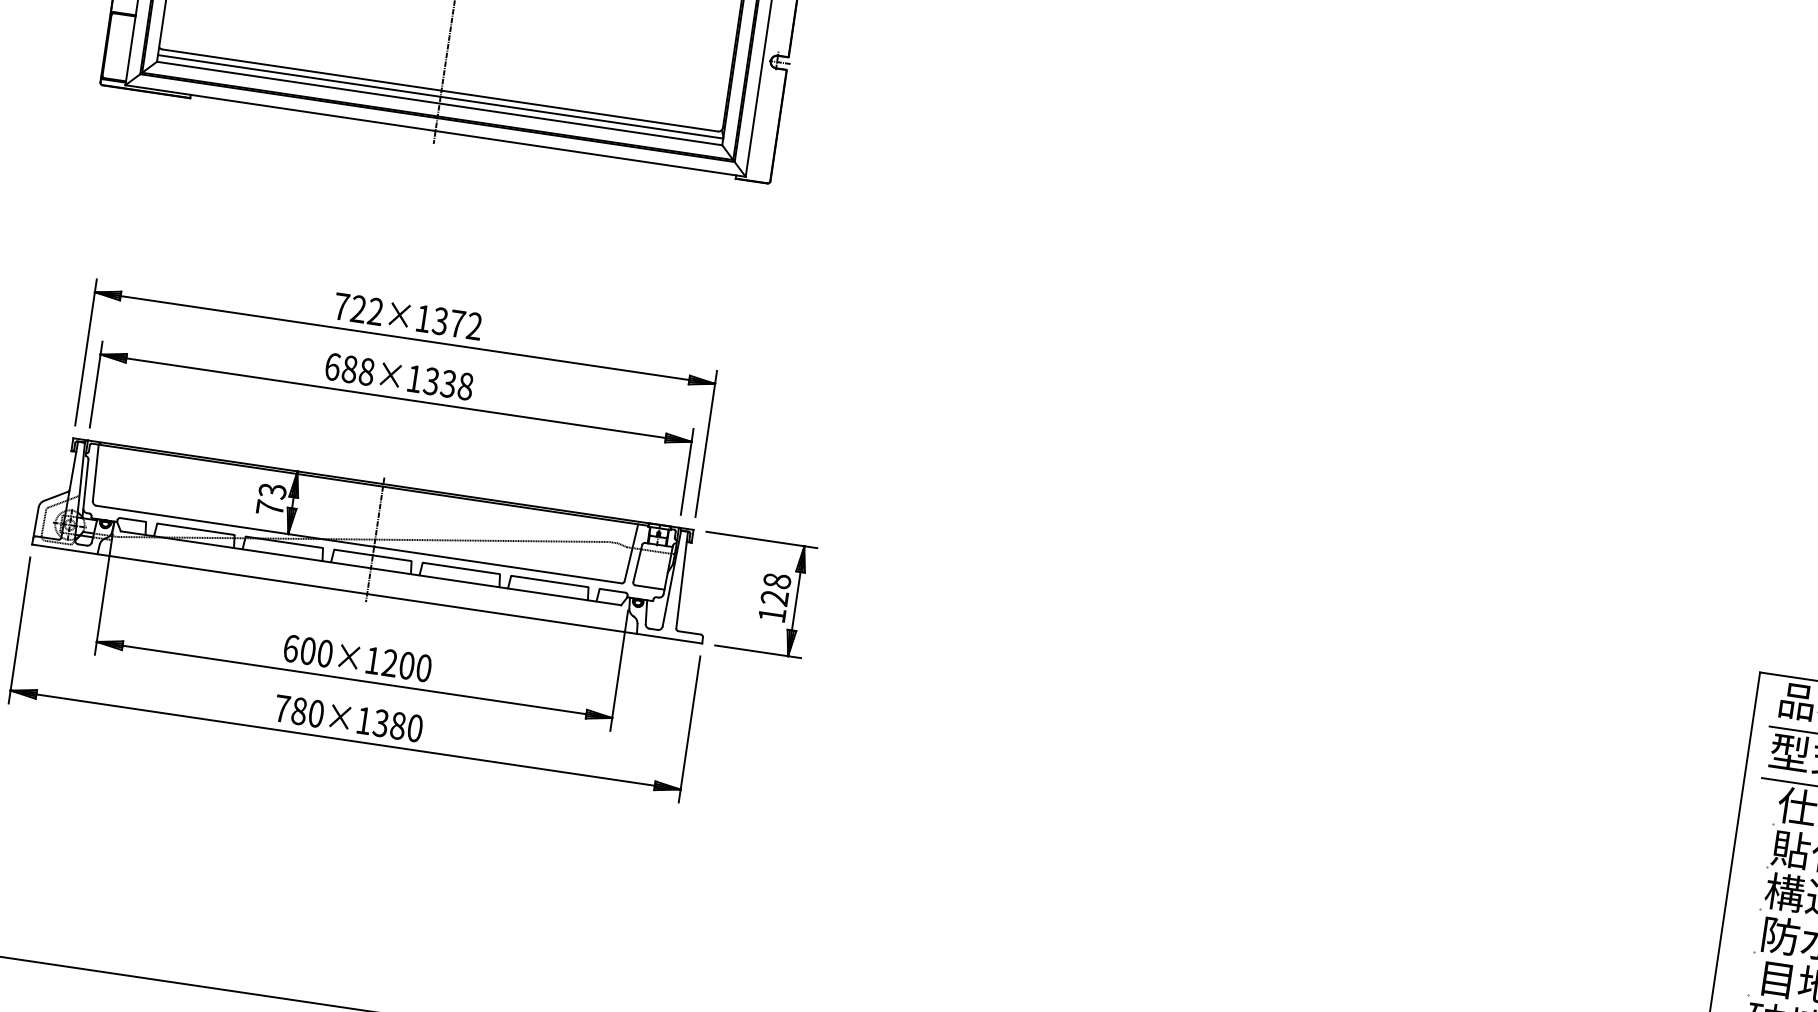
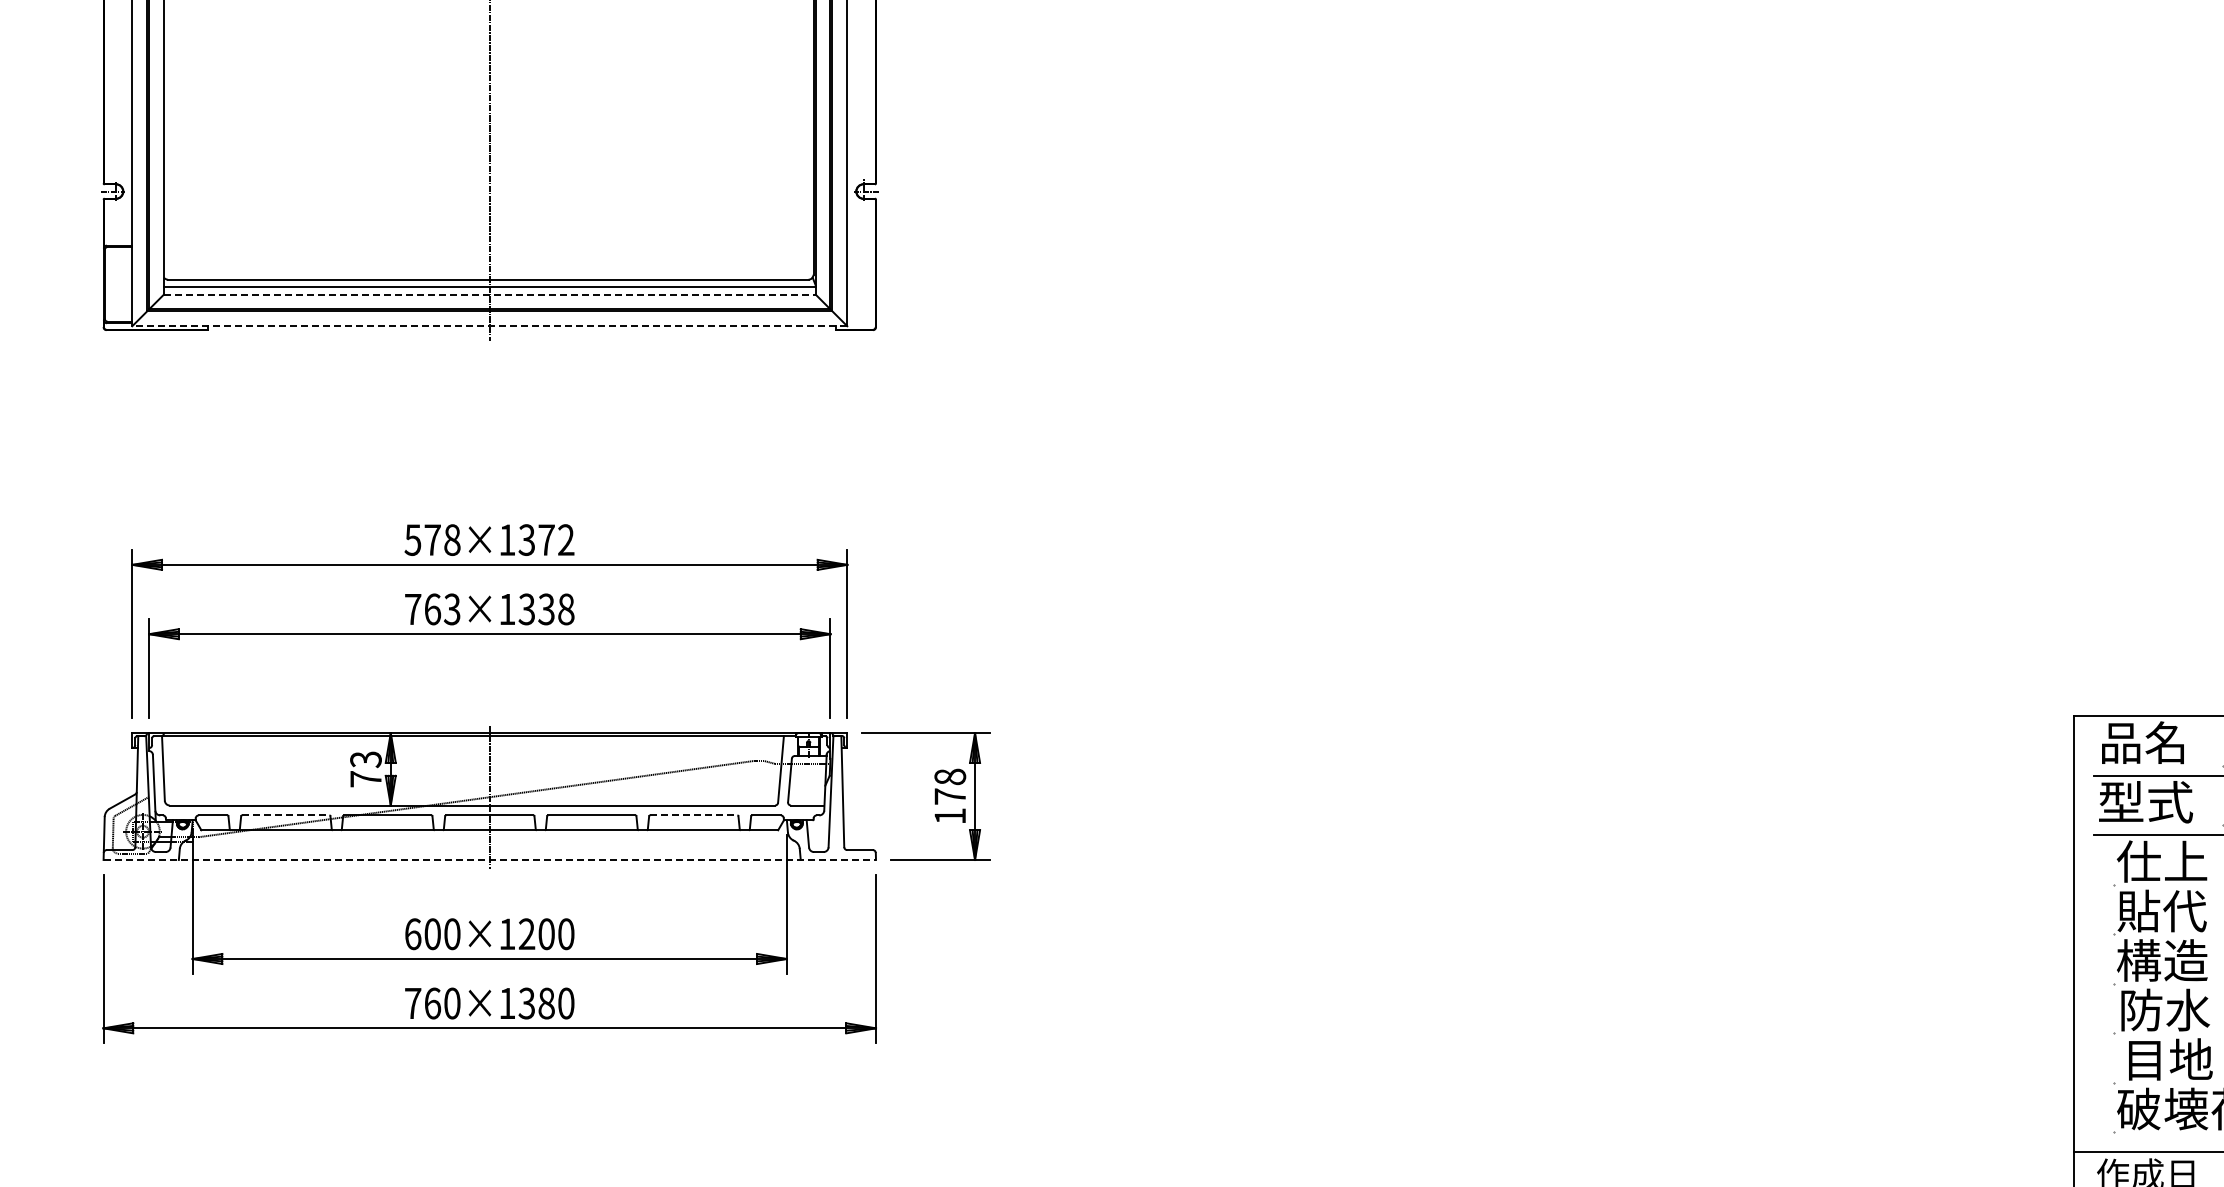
line: (439, 103) -> (489, 294), solid -> dashed
line: (435, 131) -> (489, 326), solid -> dashed
text: (358, 308) -> (432, 539), 722×1372 -> 578×1372
text: (349, 369) -> (432, 609), 688×1338 -> 763×1338
line: (195, 529) -> (285, 815), solid -> dashed
line: (549, 581) -> (693, 815), solid -> dashed
line: (367, 593) -> (490, 859), solid -> dashed
text: (774, 597) -> (949, 796), 128 -> 178
text: (299, 711) -> (432, 1003), 780×1380 -> 760×1380

